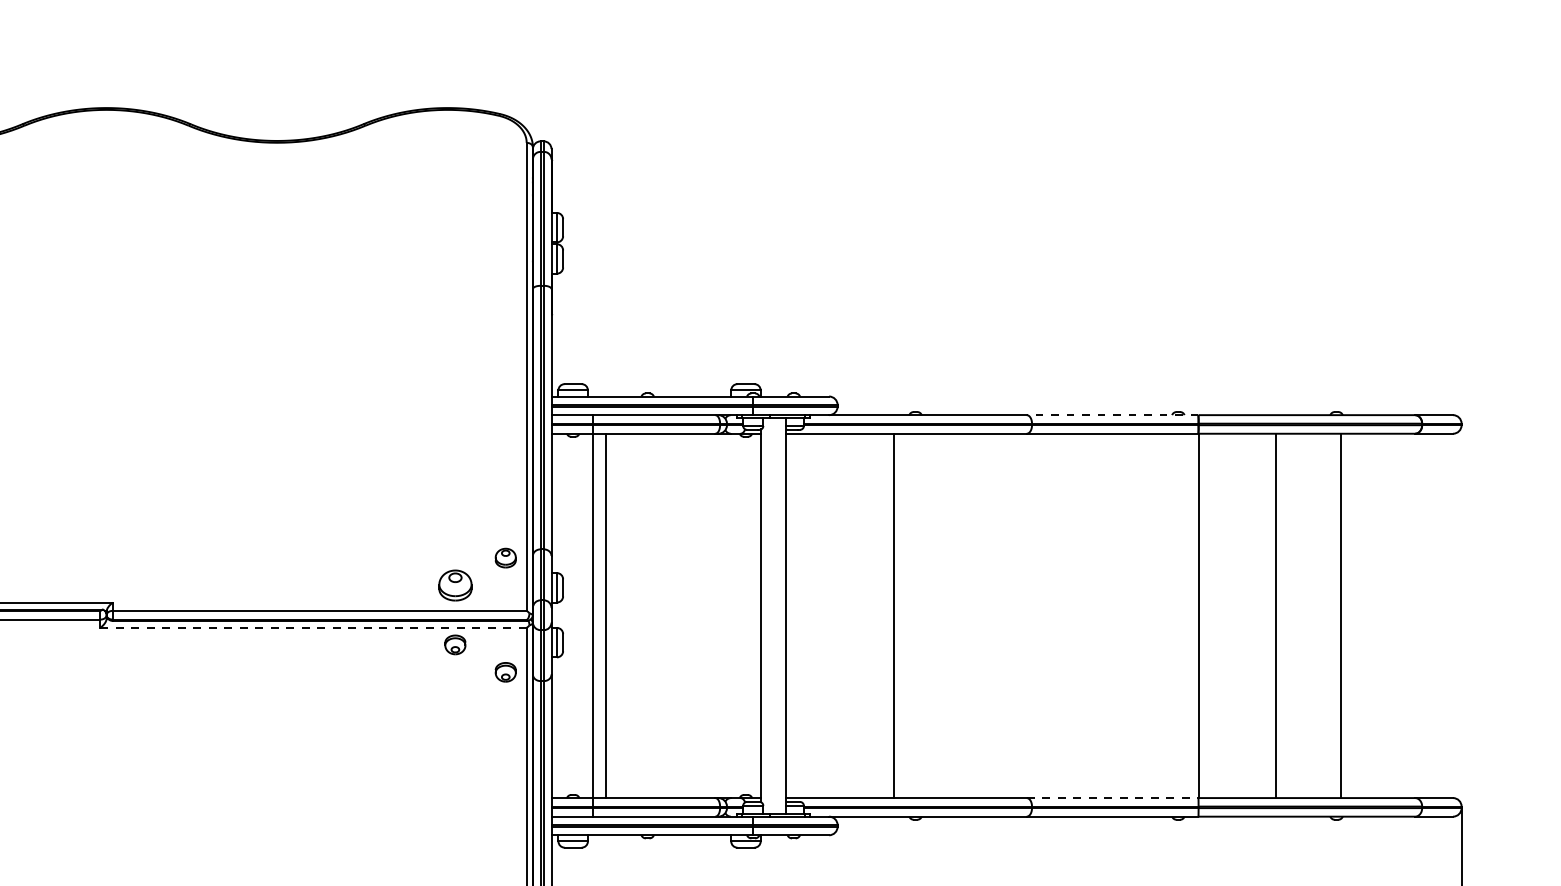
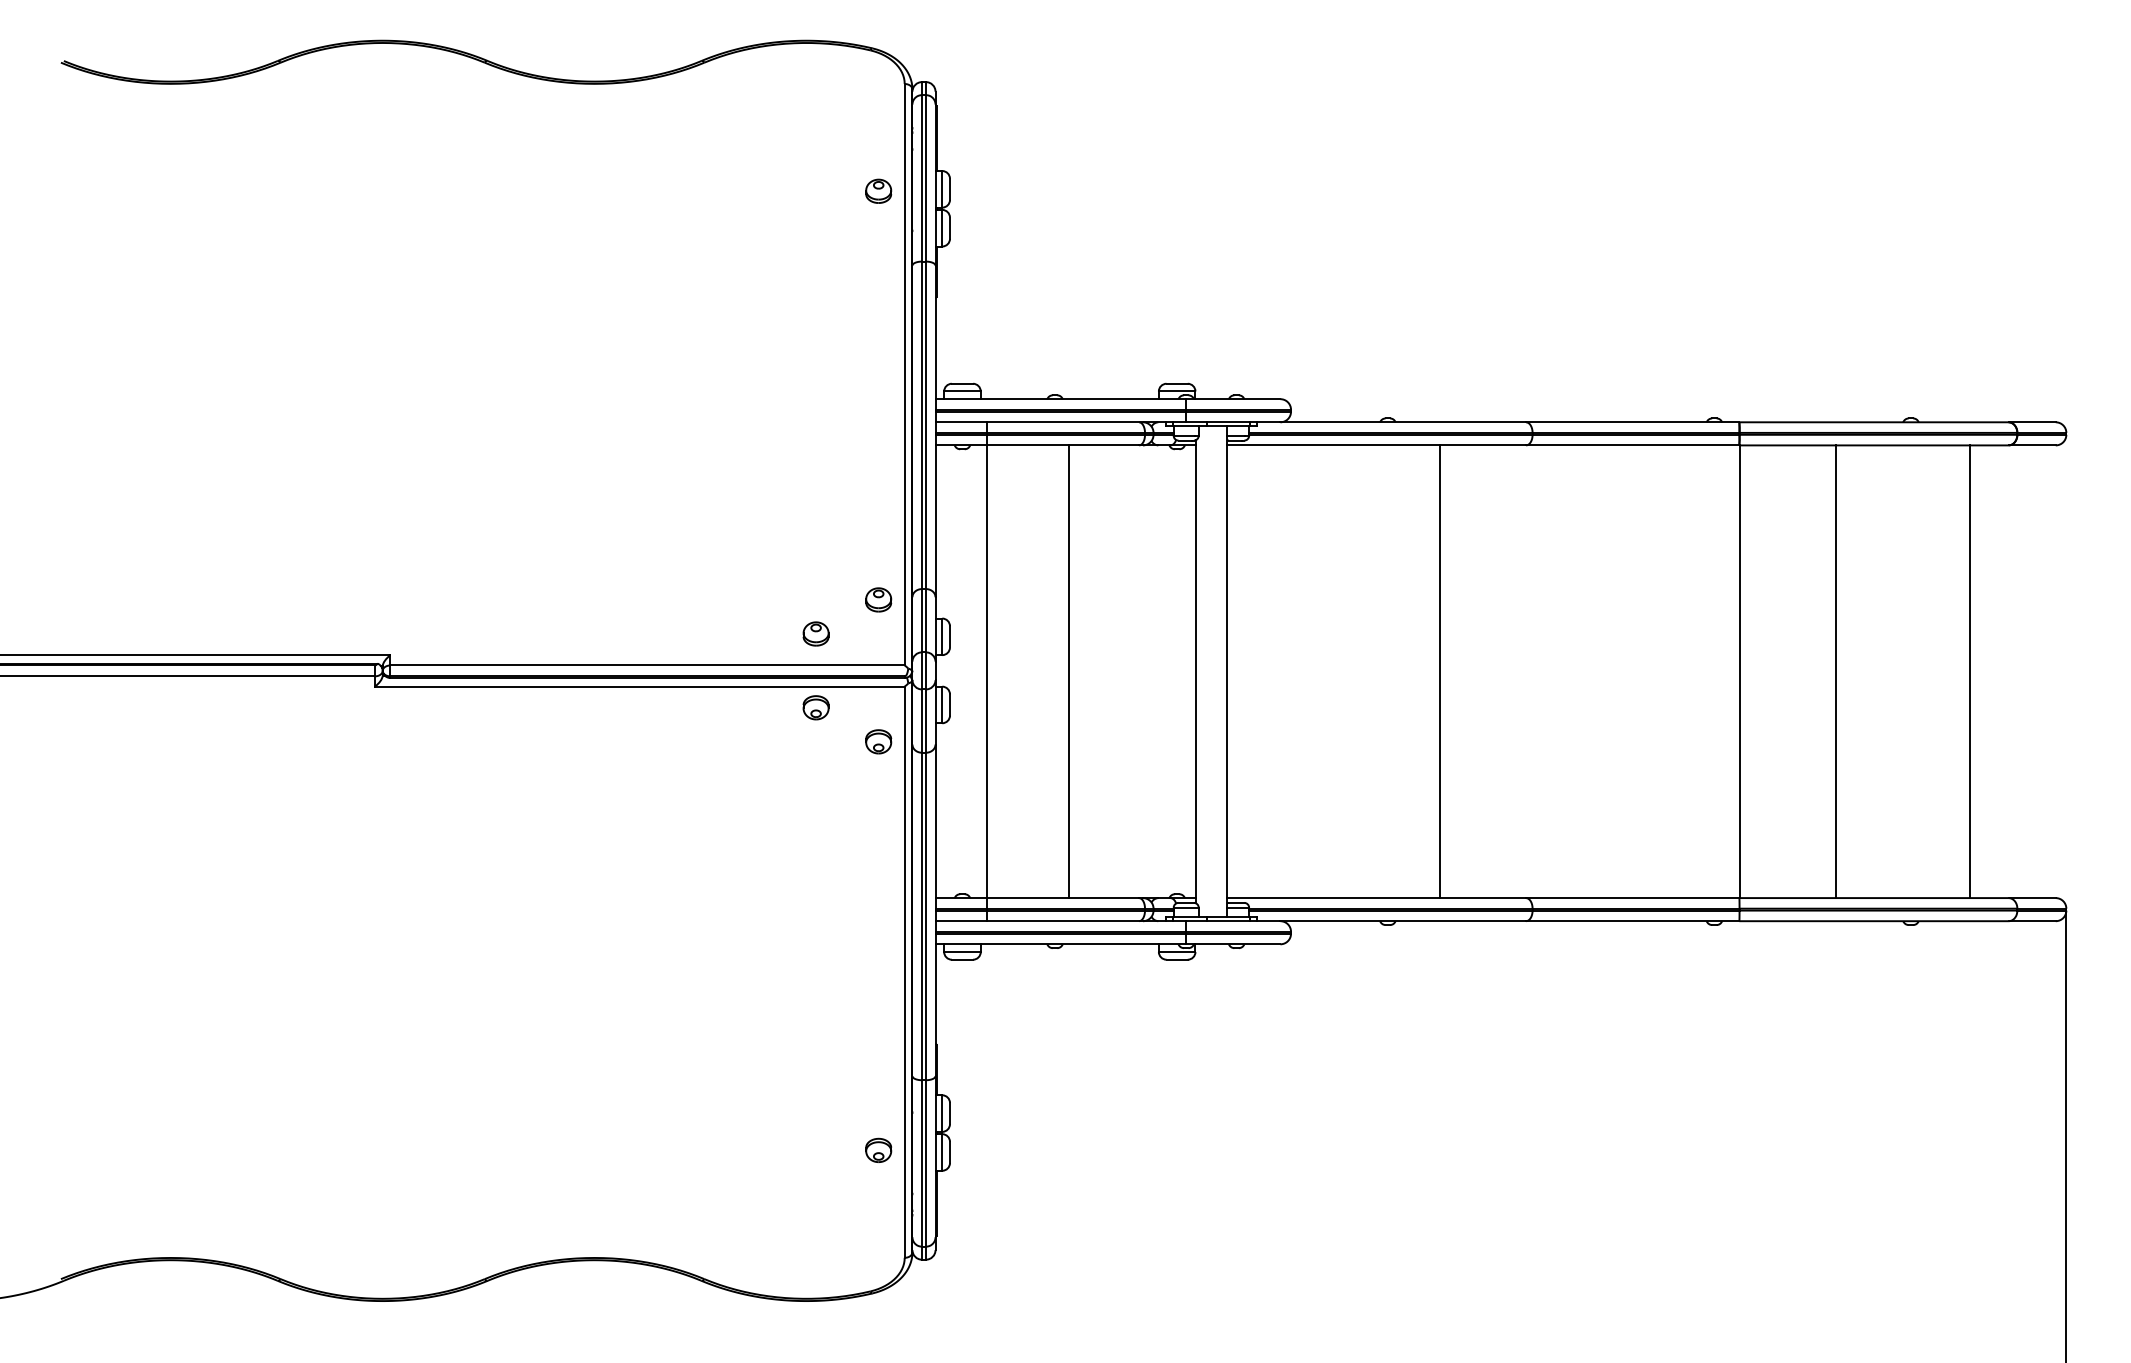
part: (505, 228) -> (878, 190), added
line: (1112, 415) -> (1632, 422), dashed -> solid
part: (454, 585) -> (815, 633), size x0.62
line: (606, 615) -> (1069, 671), moved
line: (894, 615) -> (1440, 671), moved
line: (1340, 615) -> (1970, 671), moved
line: (313, 627) -> (639, 686), dashed -> solid
line: (1112, 798) -> (1632, 898), dashed -> solid

